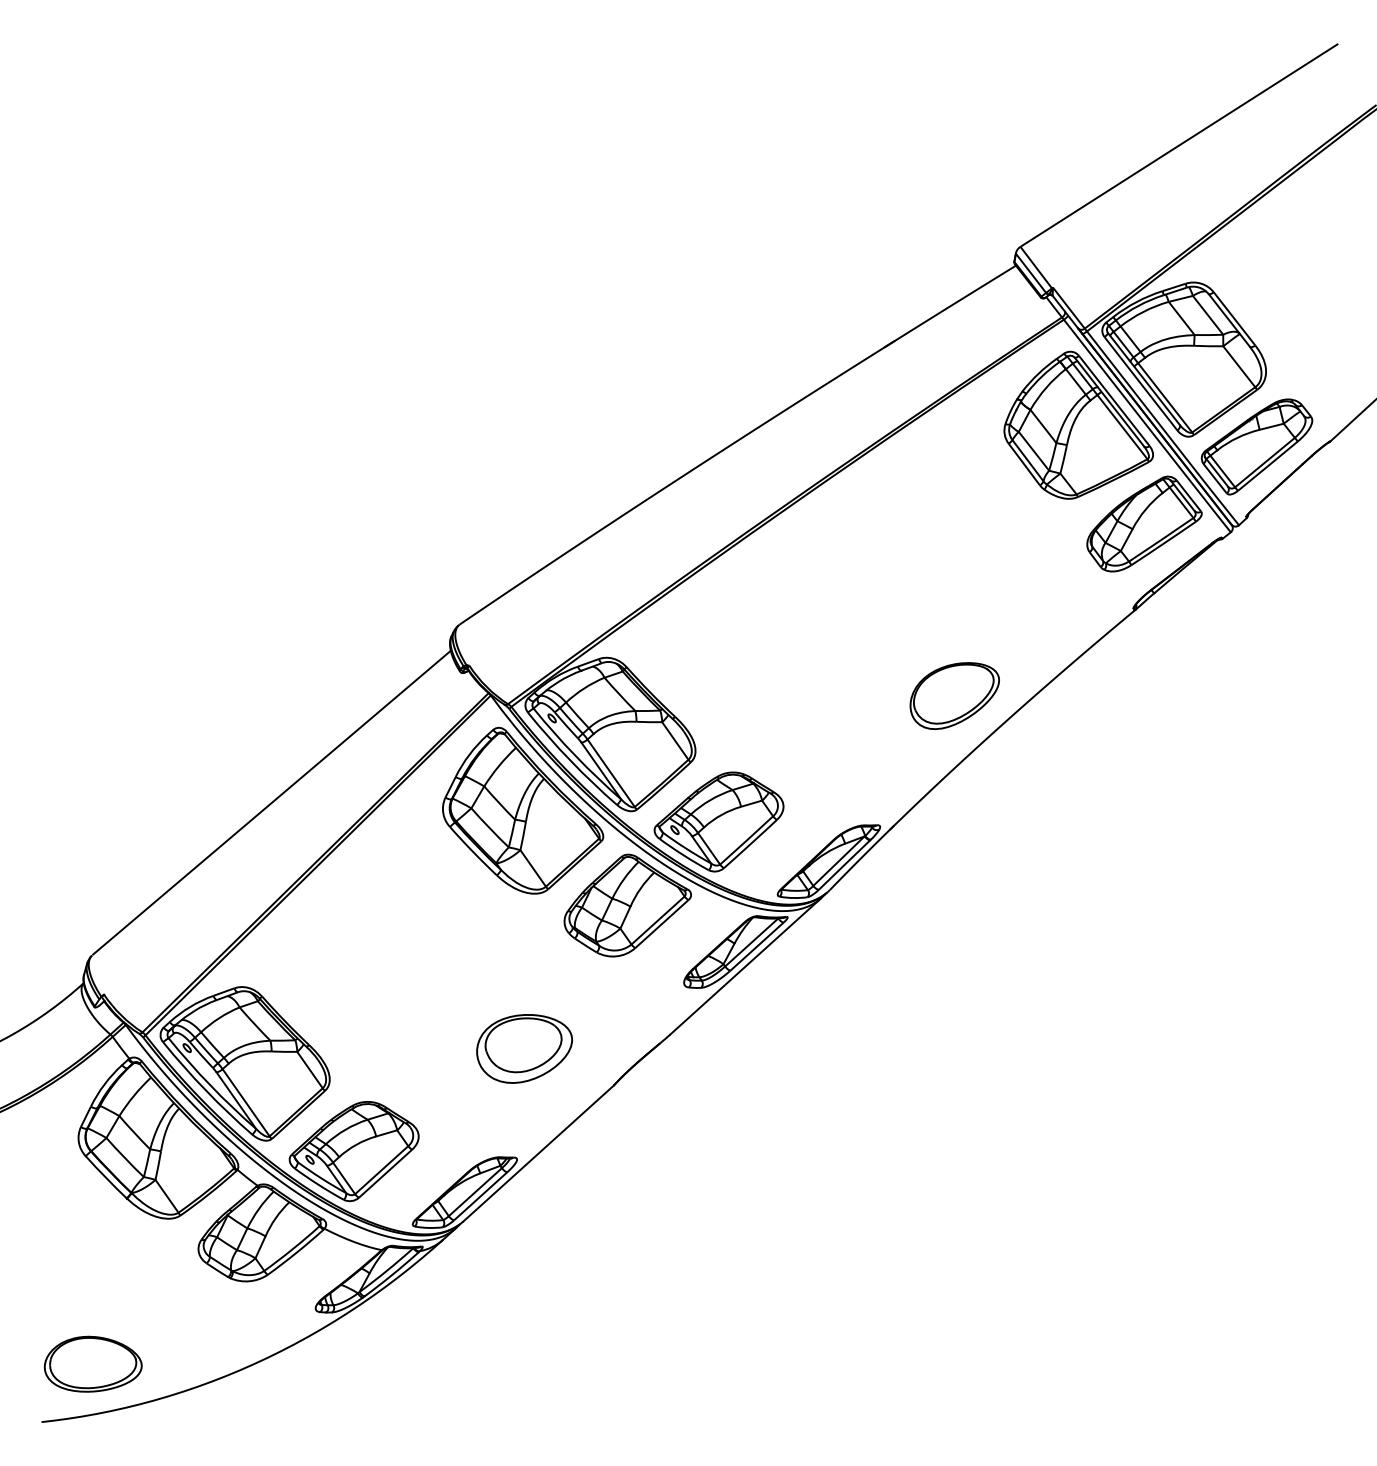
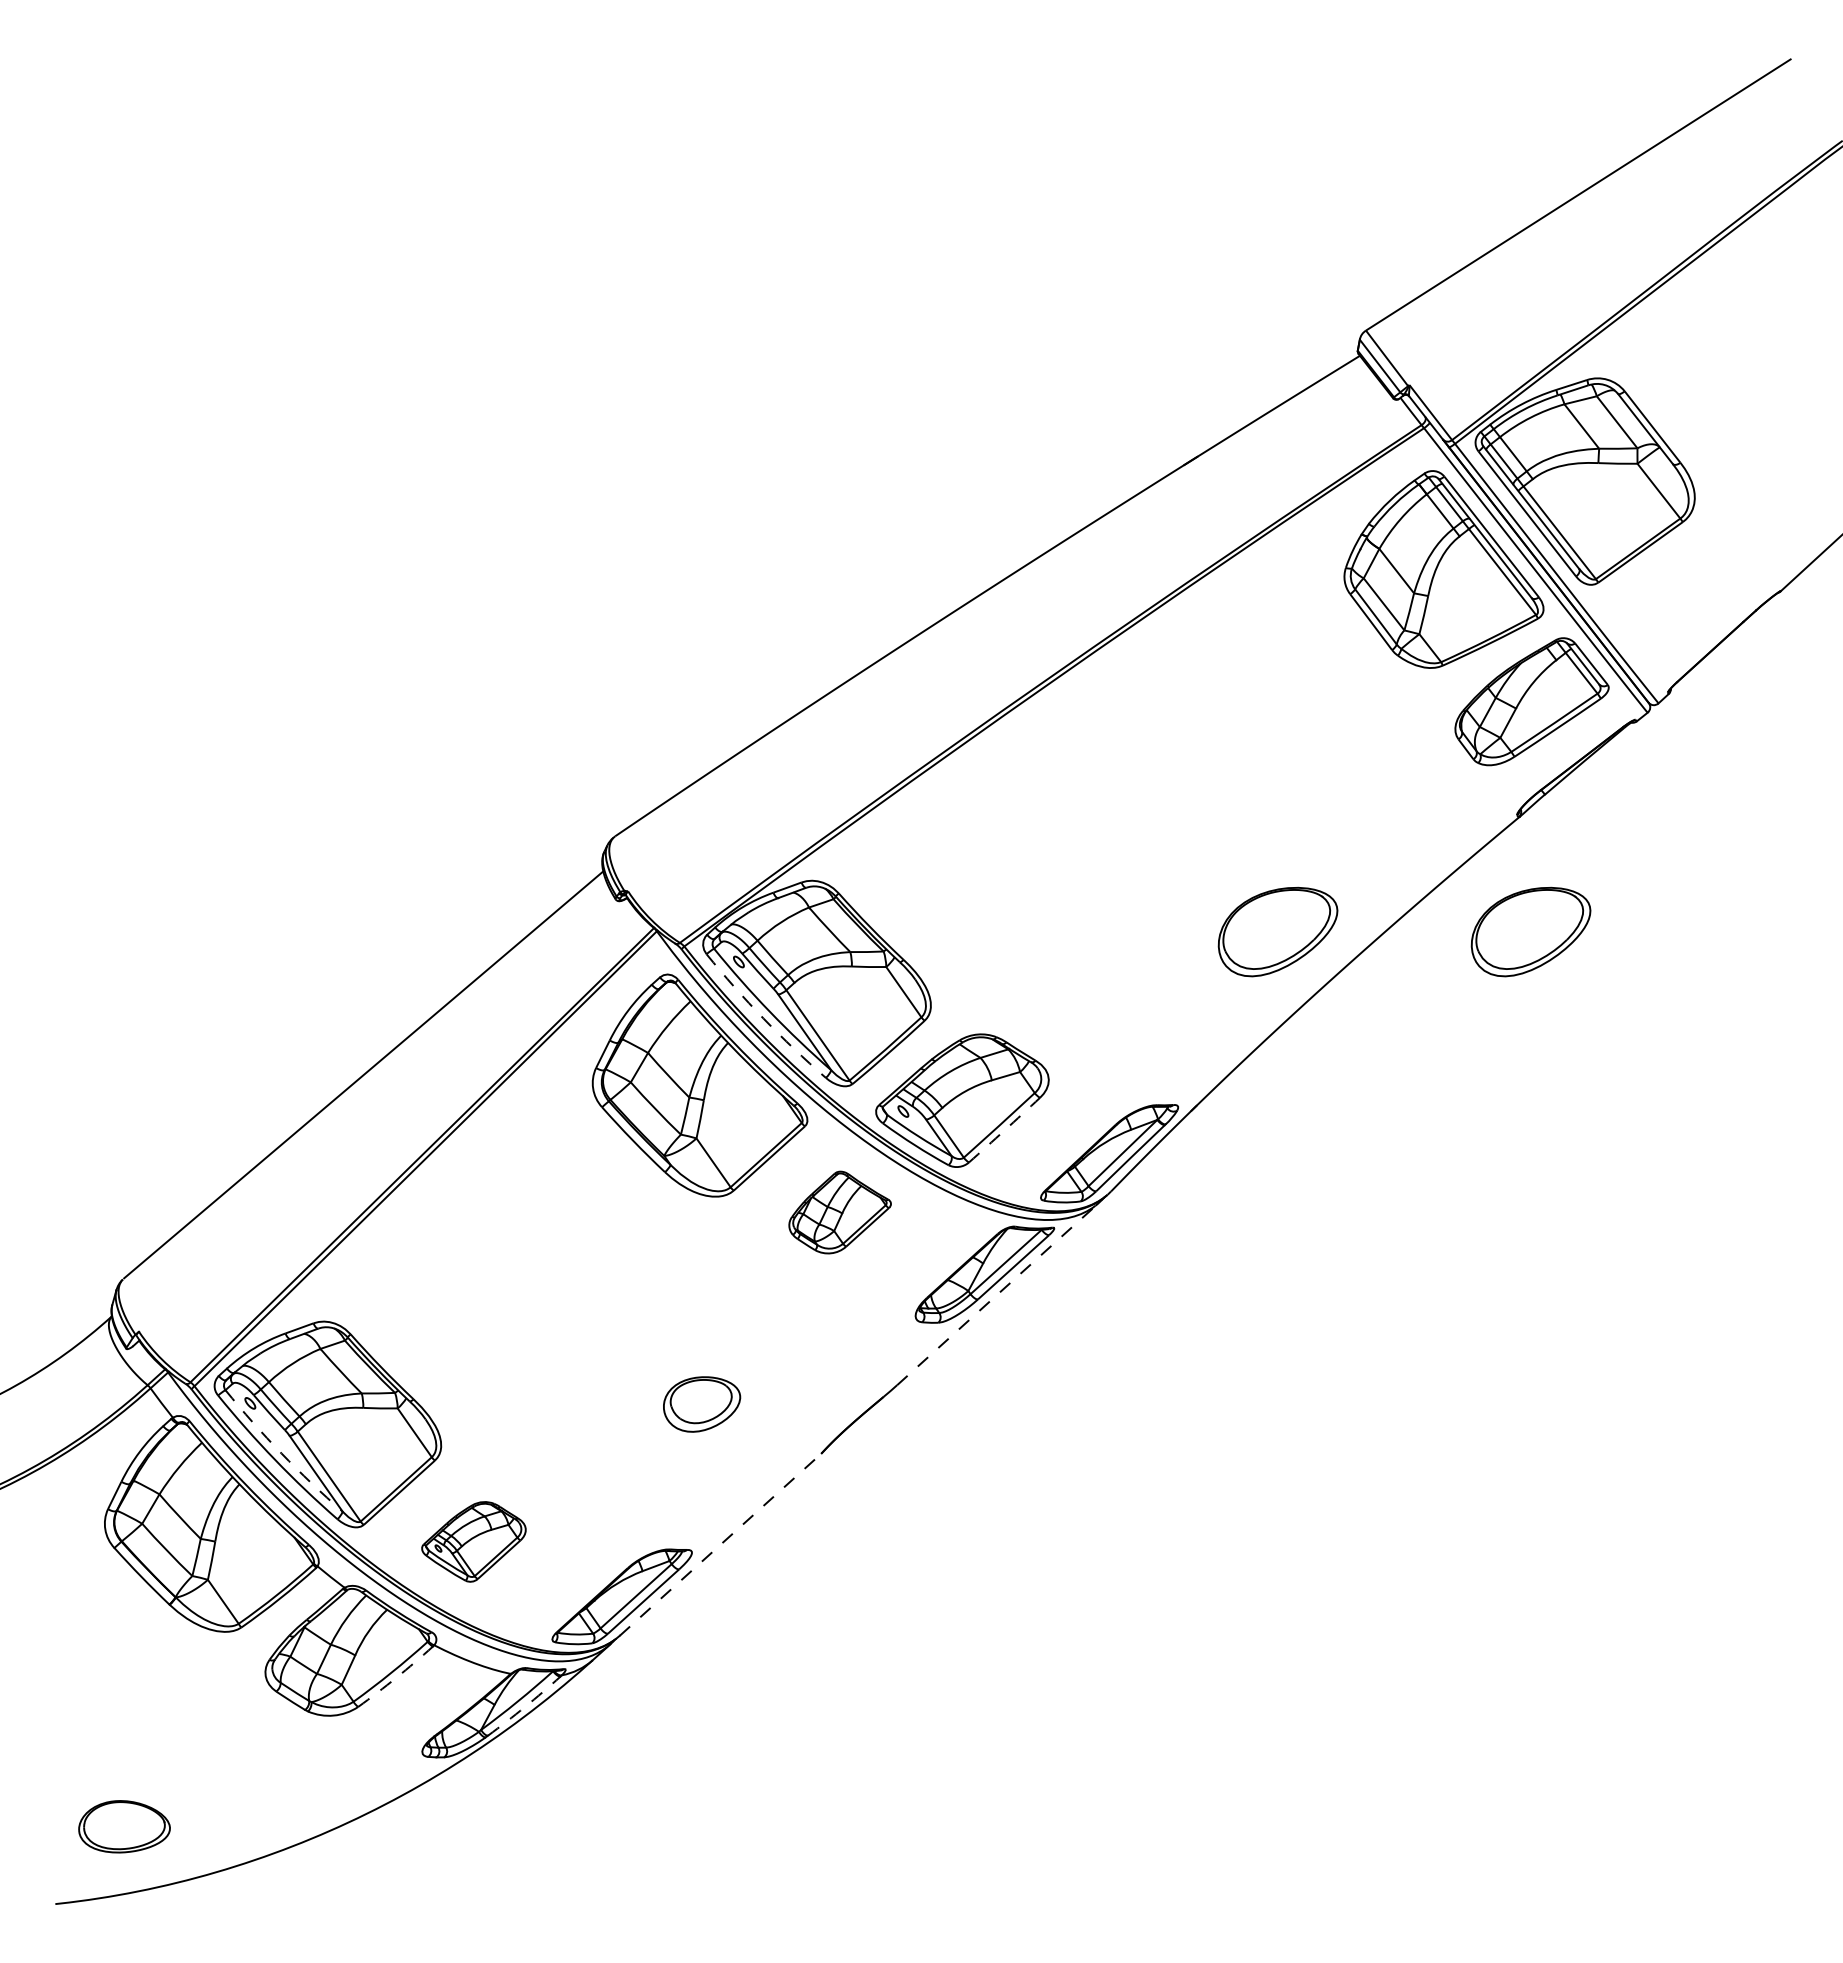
part: (1256, 446) -> (1682, 598), removed
part: (1143, 695) -> (1530, 931), added
arc: (570, 760) -> (763, 1018), solid -> dashed
arc: (750, 844) -> (1004, 1130), solid -> dashed
part: (627, 905) -> (839, 1212), size x0.6
line: (746, 966) -> (998, 1294), solid -> dashed
part: (524, 1048) -> (701, 1404), size x0.6
arc: (210, 1085) -> (281, 1453), solid -> dashed
part: (353, 1151) -> (473, 1541), size x0.6
line: (538, 1153) -> (720, 1544), solid -> dashed
arc: (296, 1252) -> (396, 1677), solid -> dashed
arc: (392, 1274) -> (525, 1706), solid -> dashed
part: (93, 1364) -> (124, 1826), size x0.7

